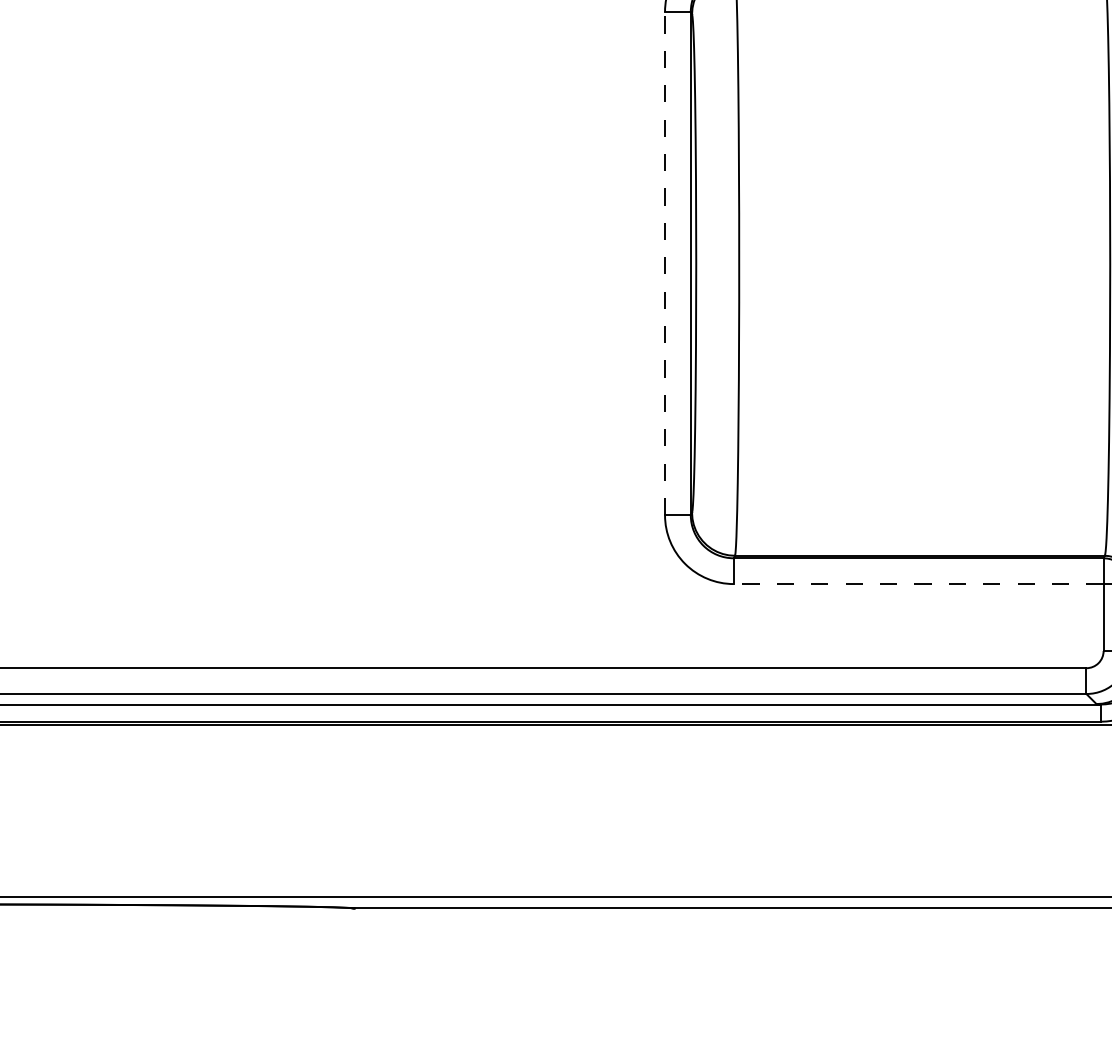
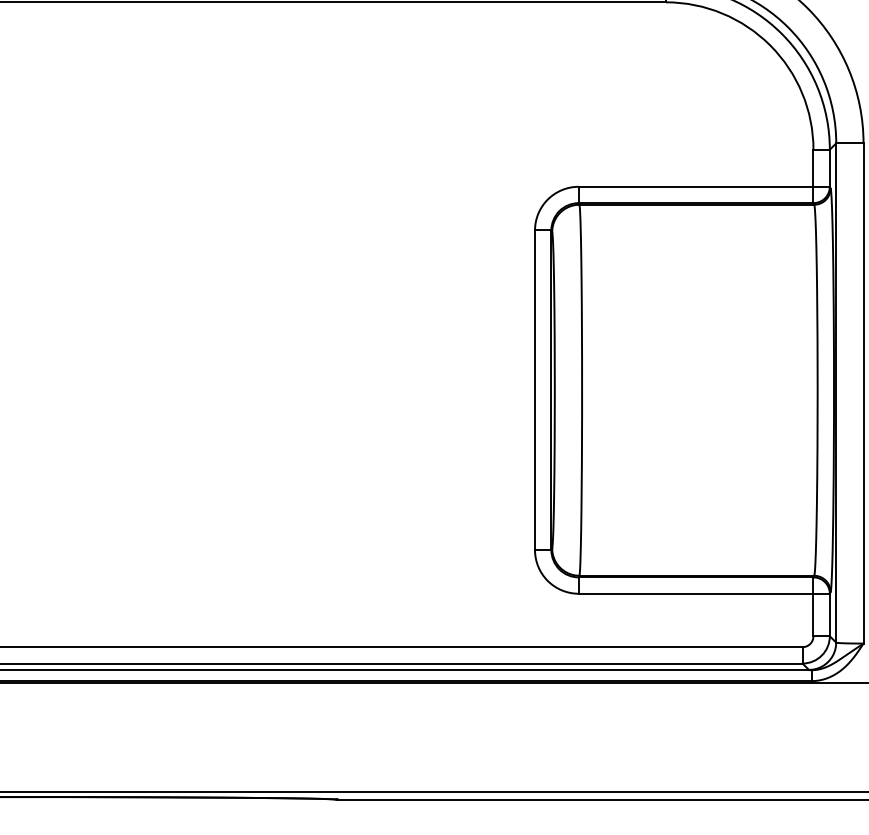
line: (665, 263) -> (535, 390), dashed -> solid
line: (917, 583) -> (695, 593), dashed -> solid

